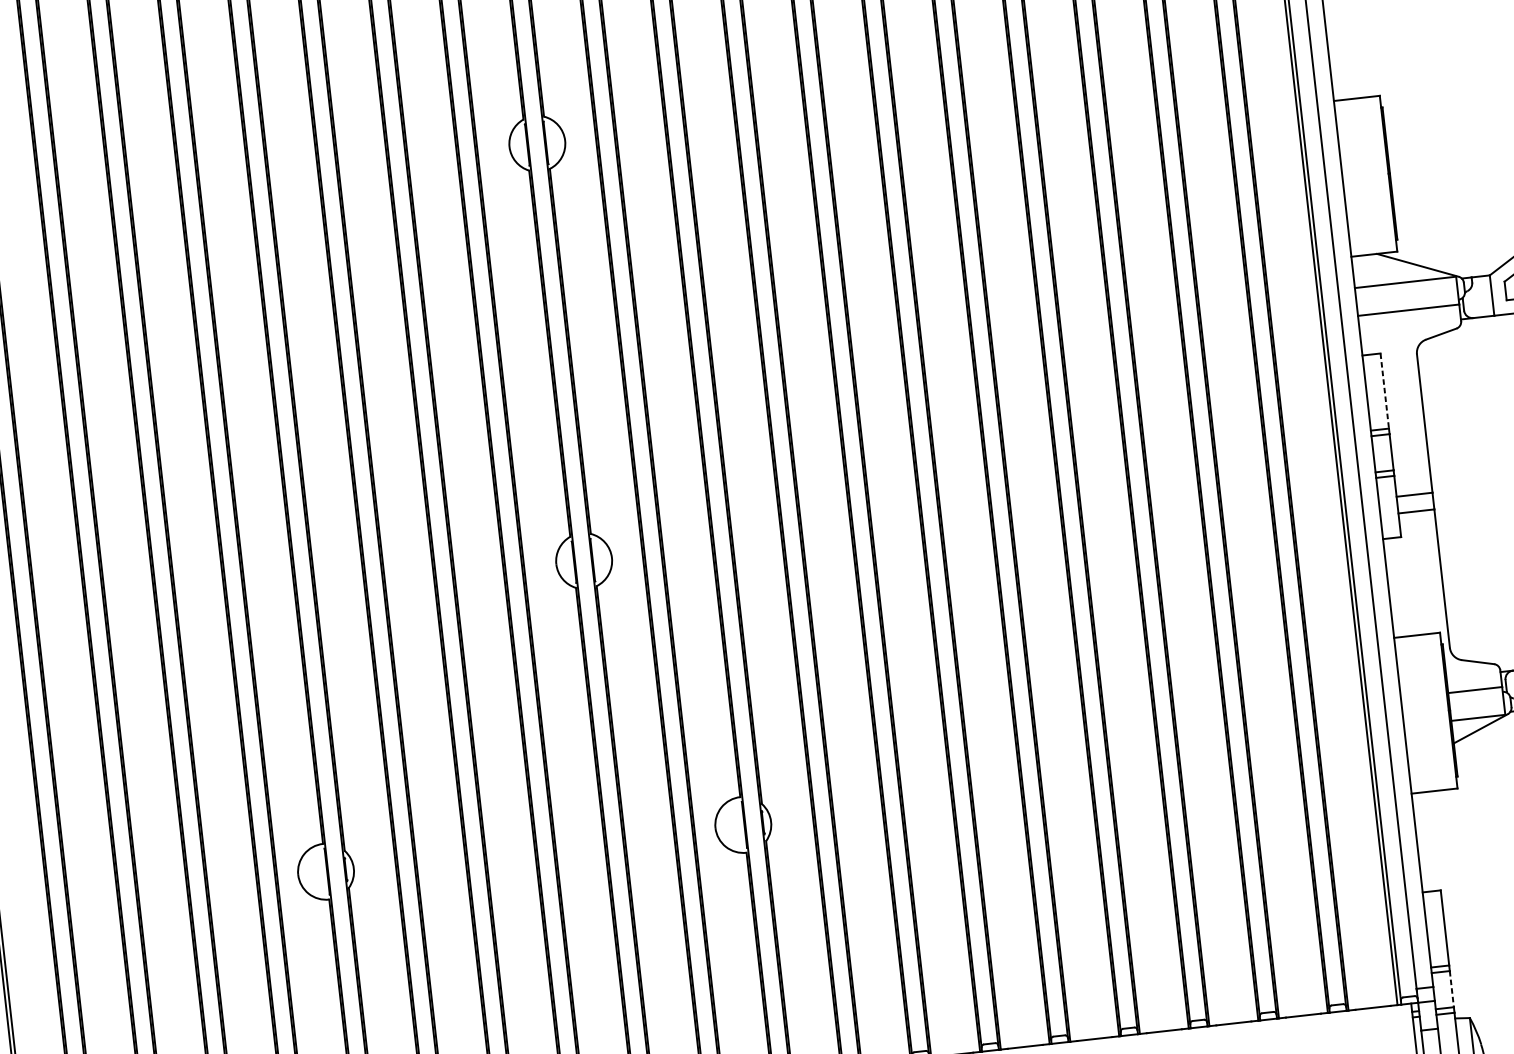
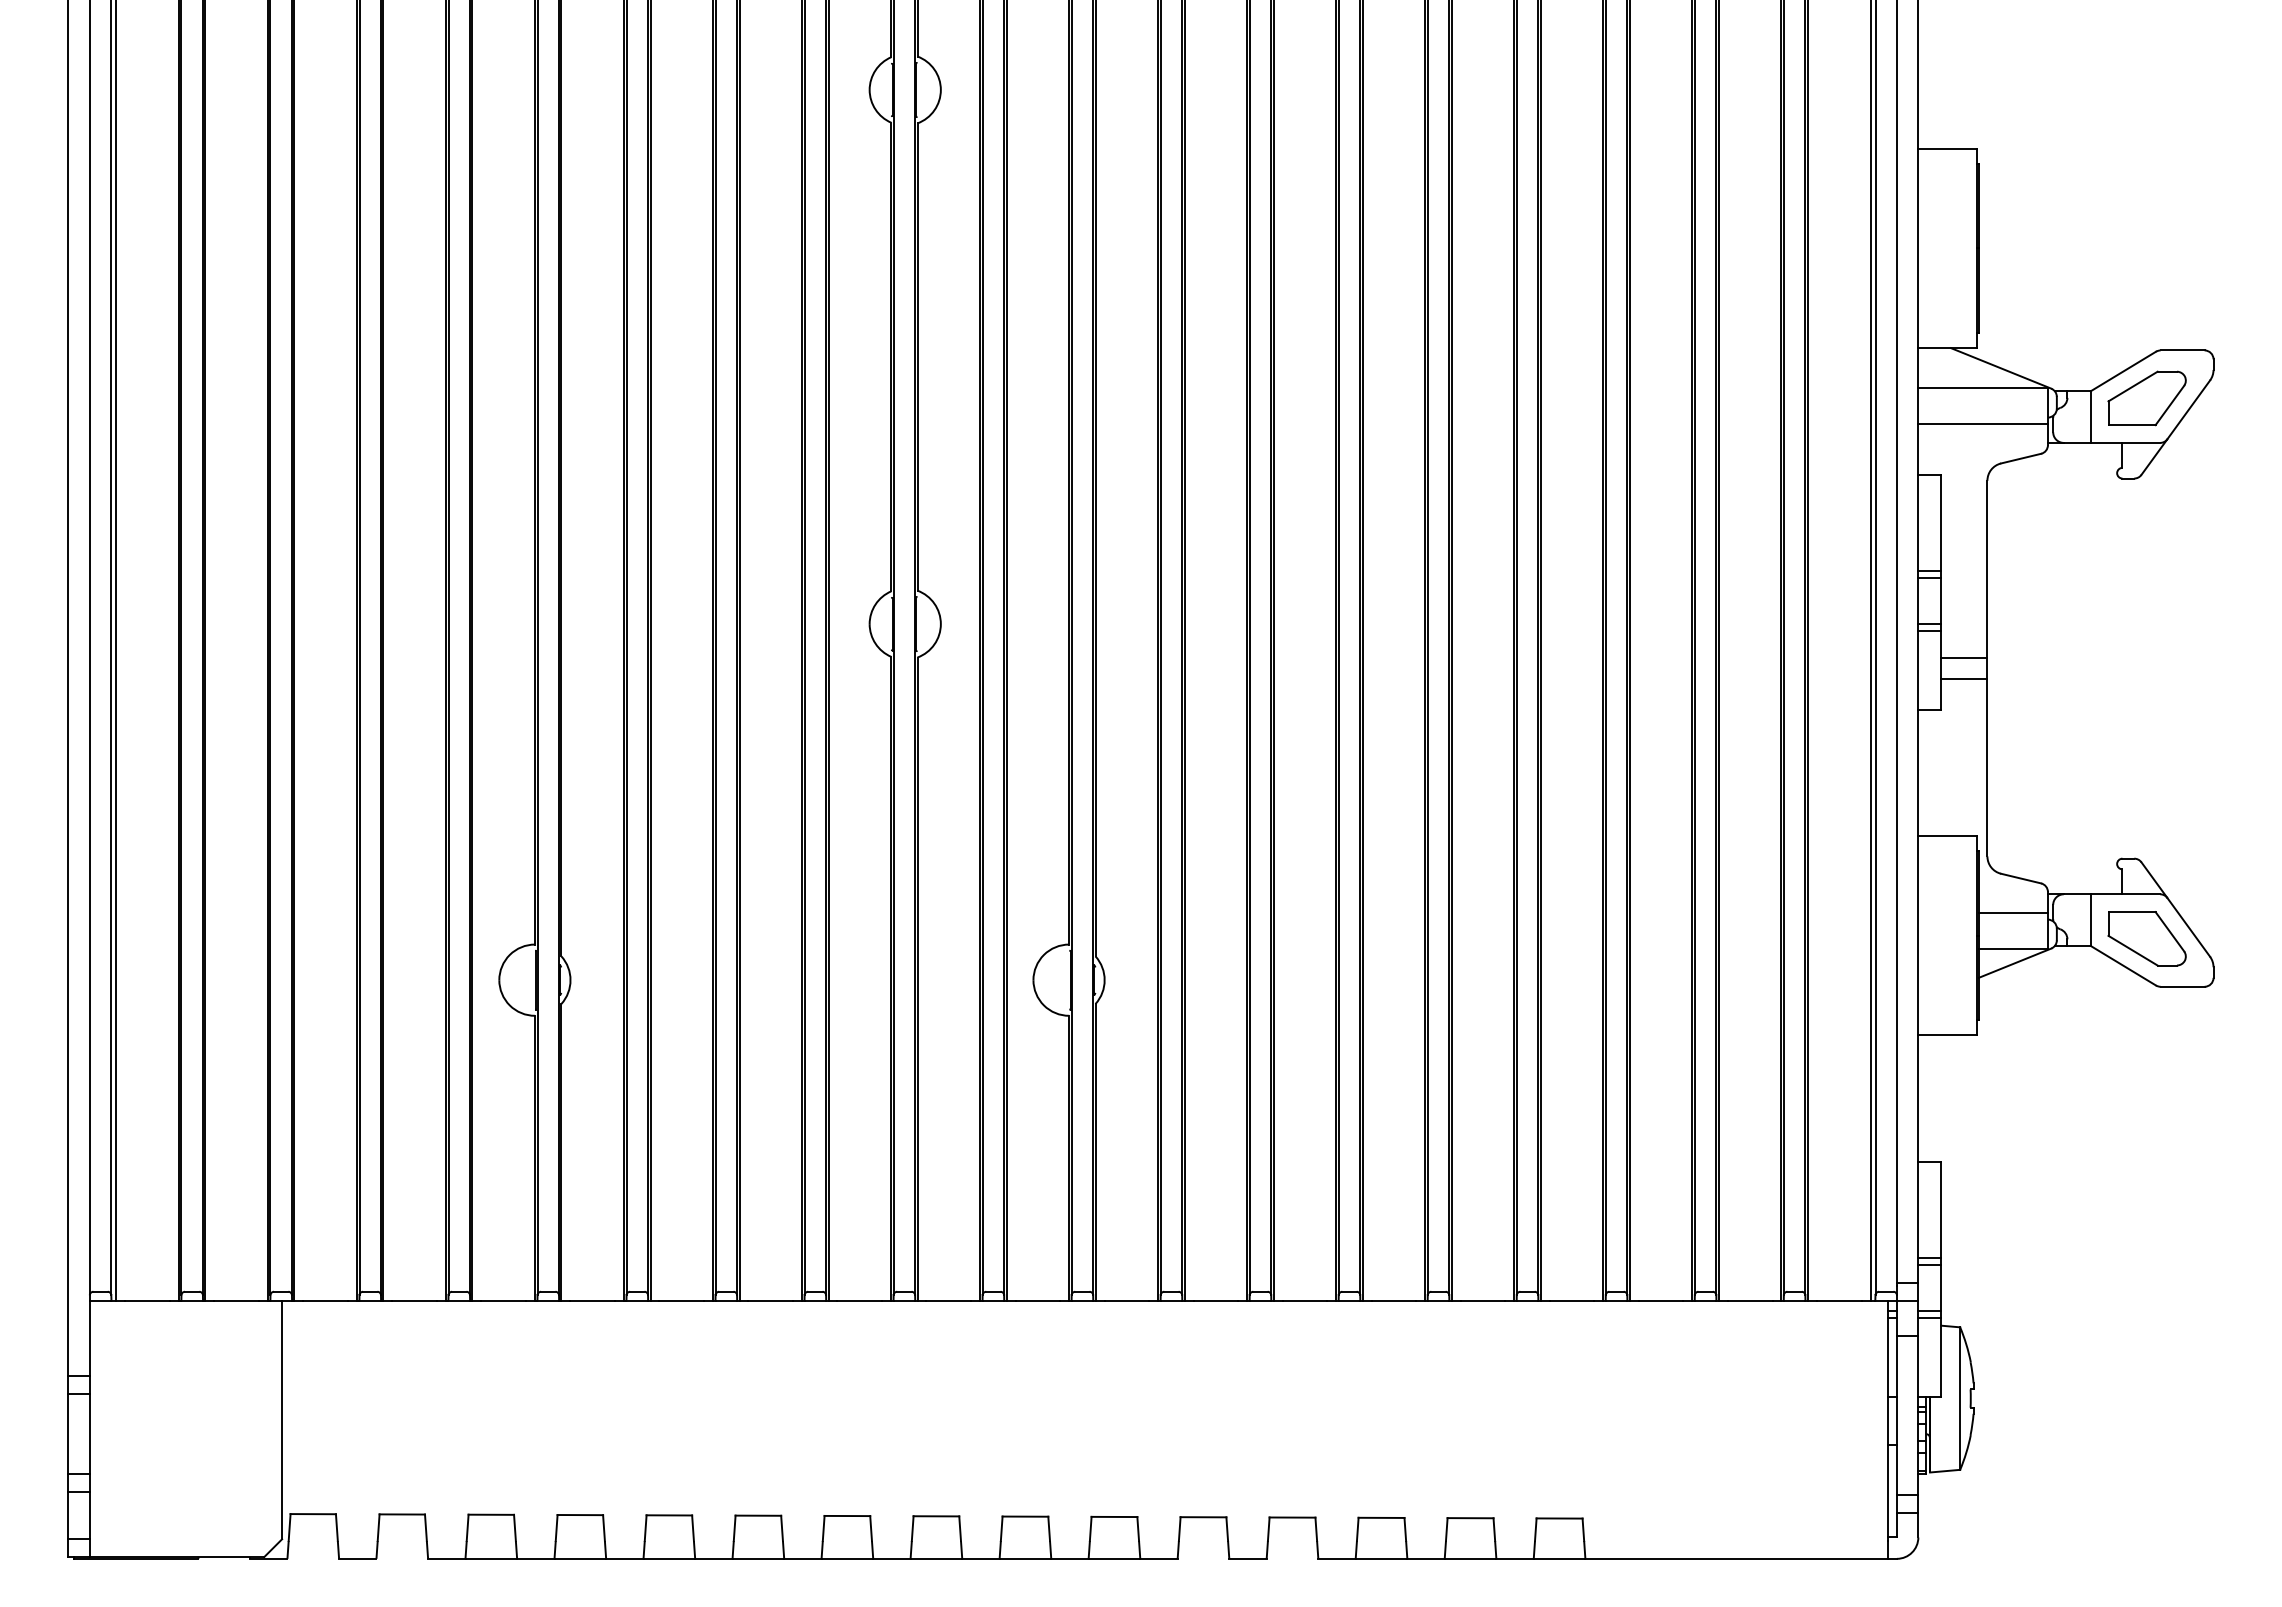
line: (1384, 391) -> (1941, 523), dashed -> solid
line: (1451, 989) -> (1941, 1288), dashed -> solid

